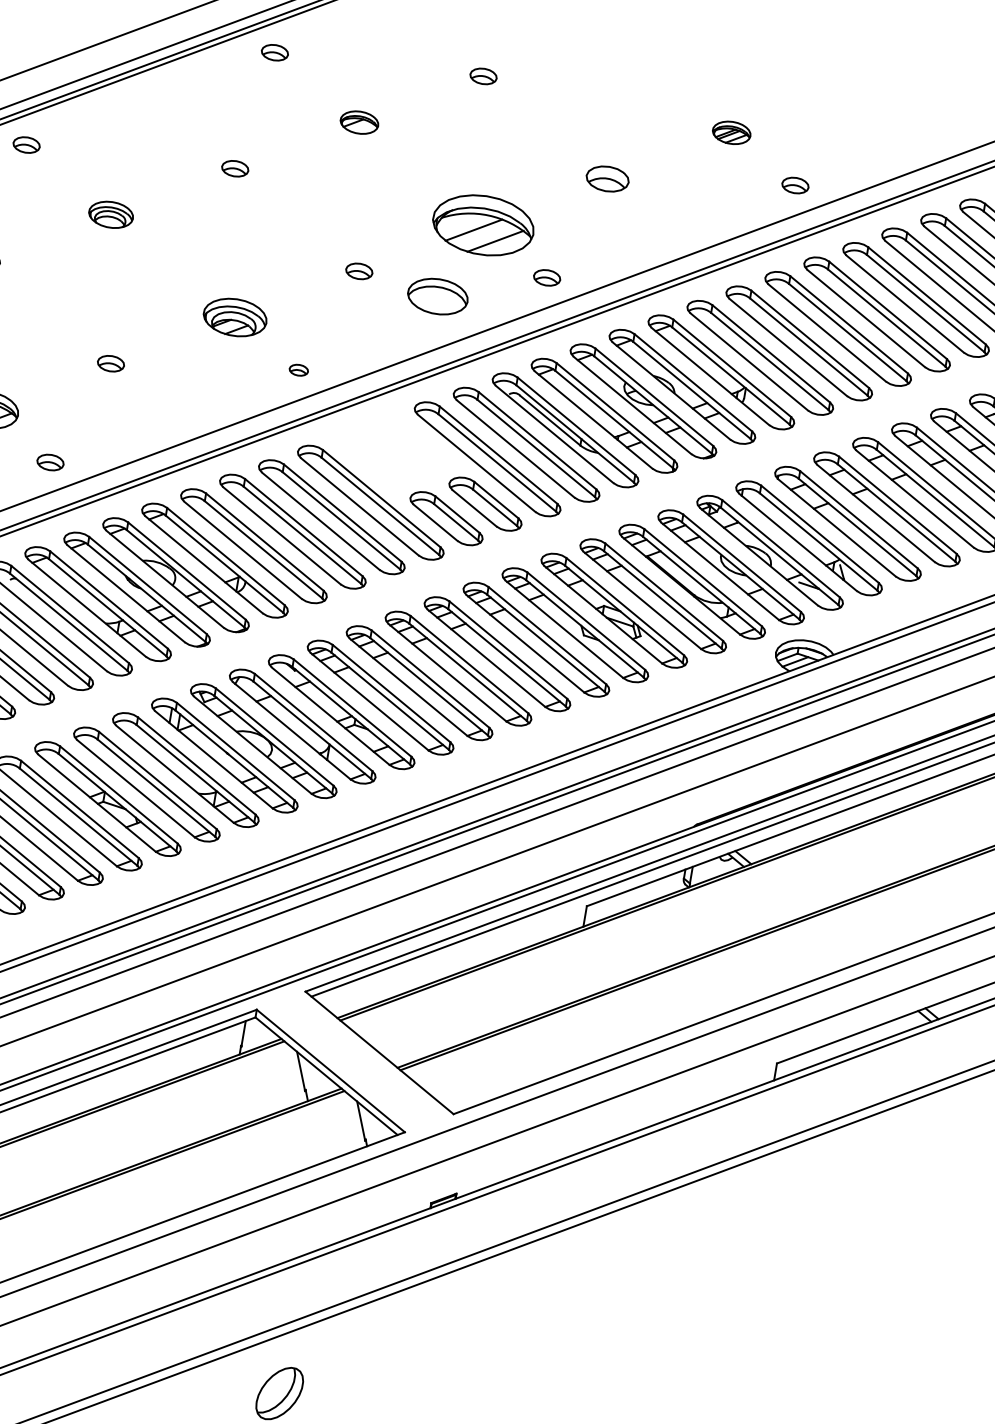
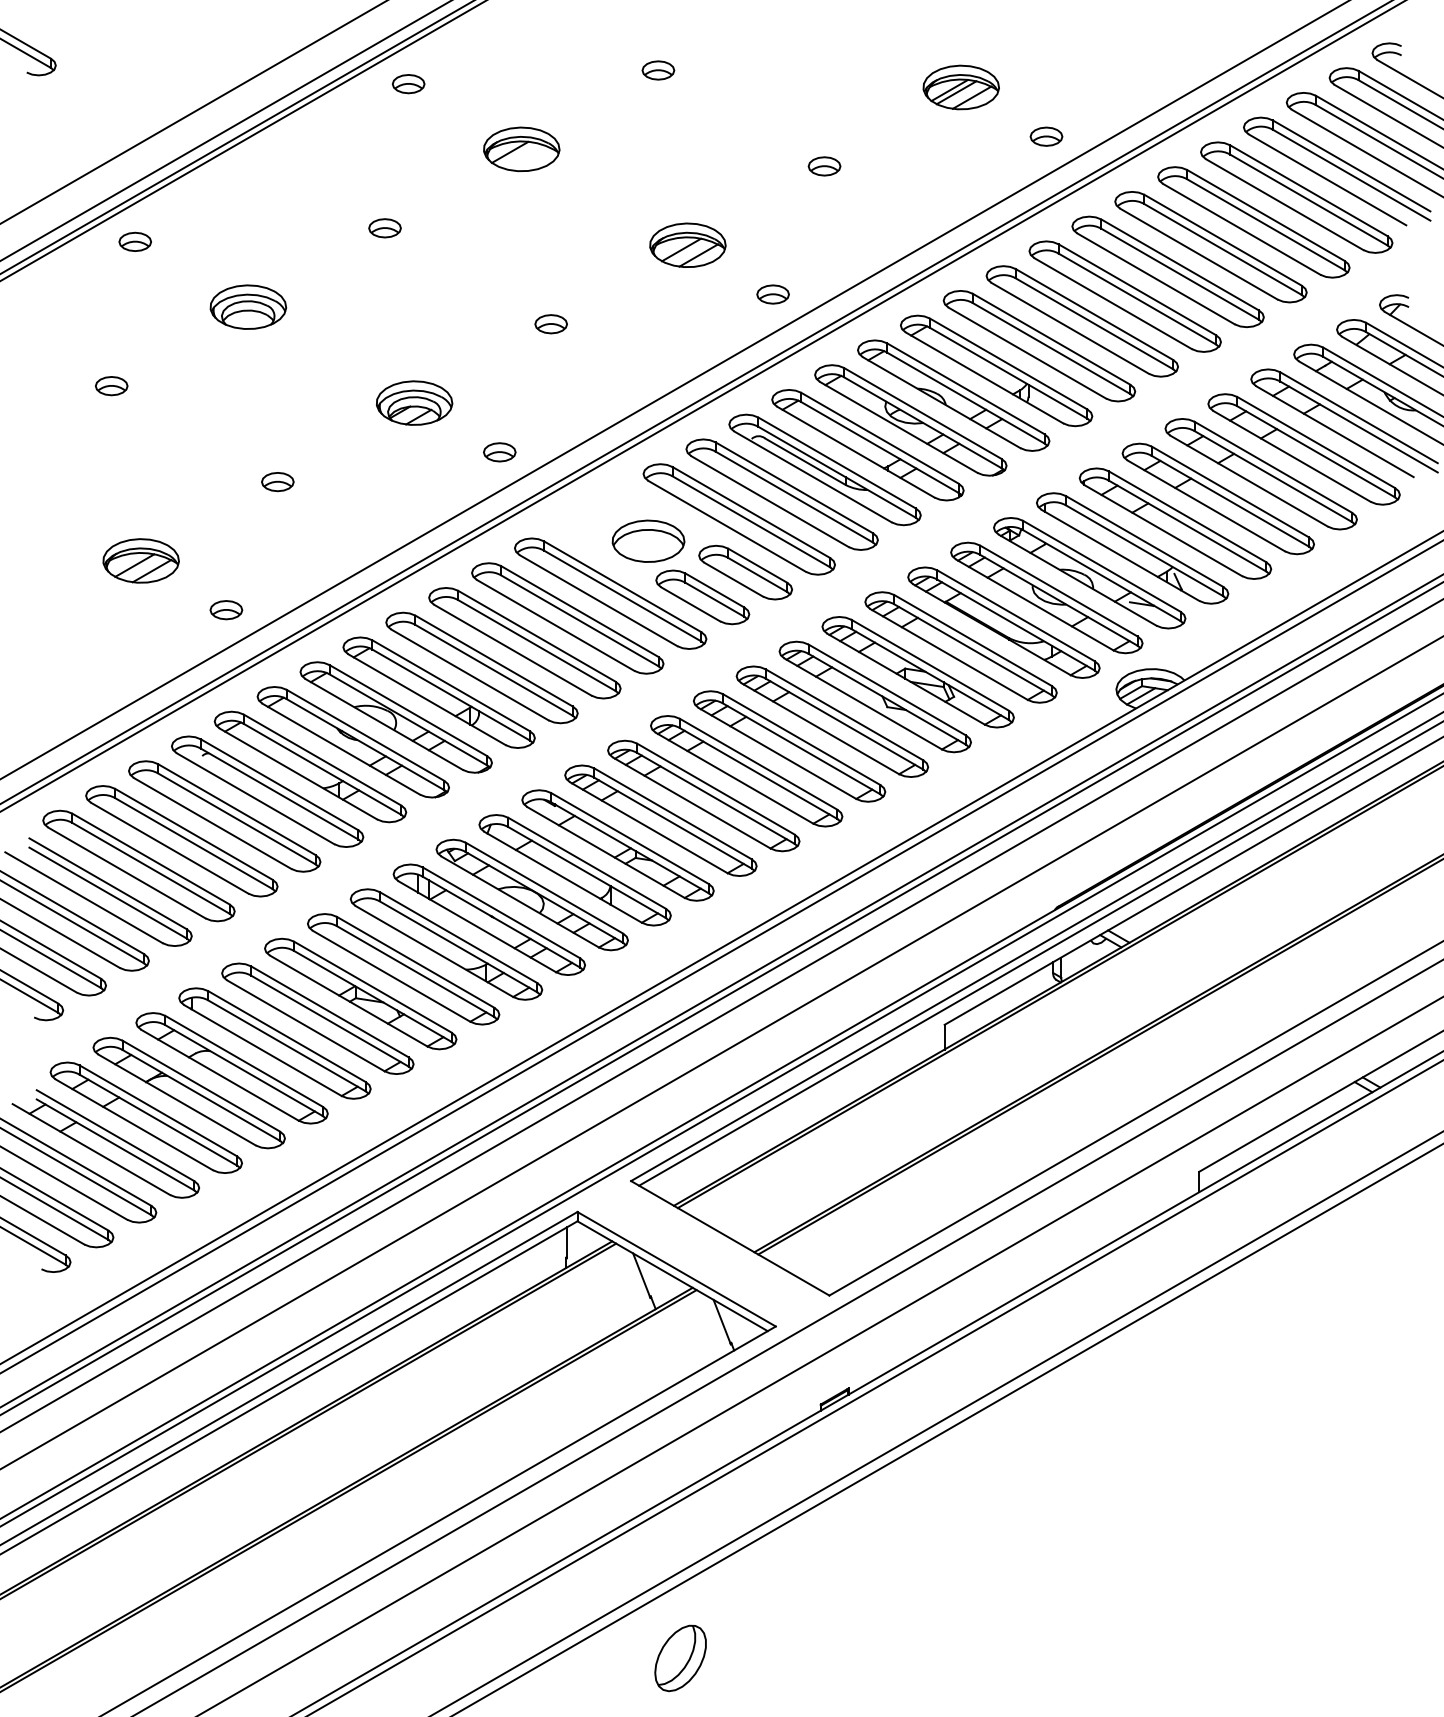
part: (359, 122) -> (521, 149), size x1.67
part: (731, 132) -> (960, 87), size x1.67
part: (607, 179) -> (824, 166), size x0.62
part: (111, 214) -> (248, 306), size x1.43
part: (483, 224) -> (687, 244), size x0.62
part: (437, 296) -> (648, 540), moved
part: (298, 370) -> (499, 452), size x1.43

